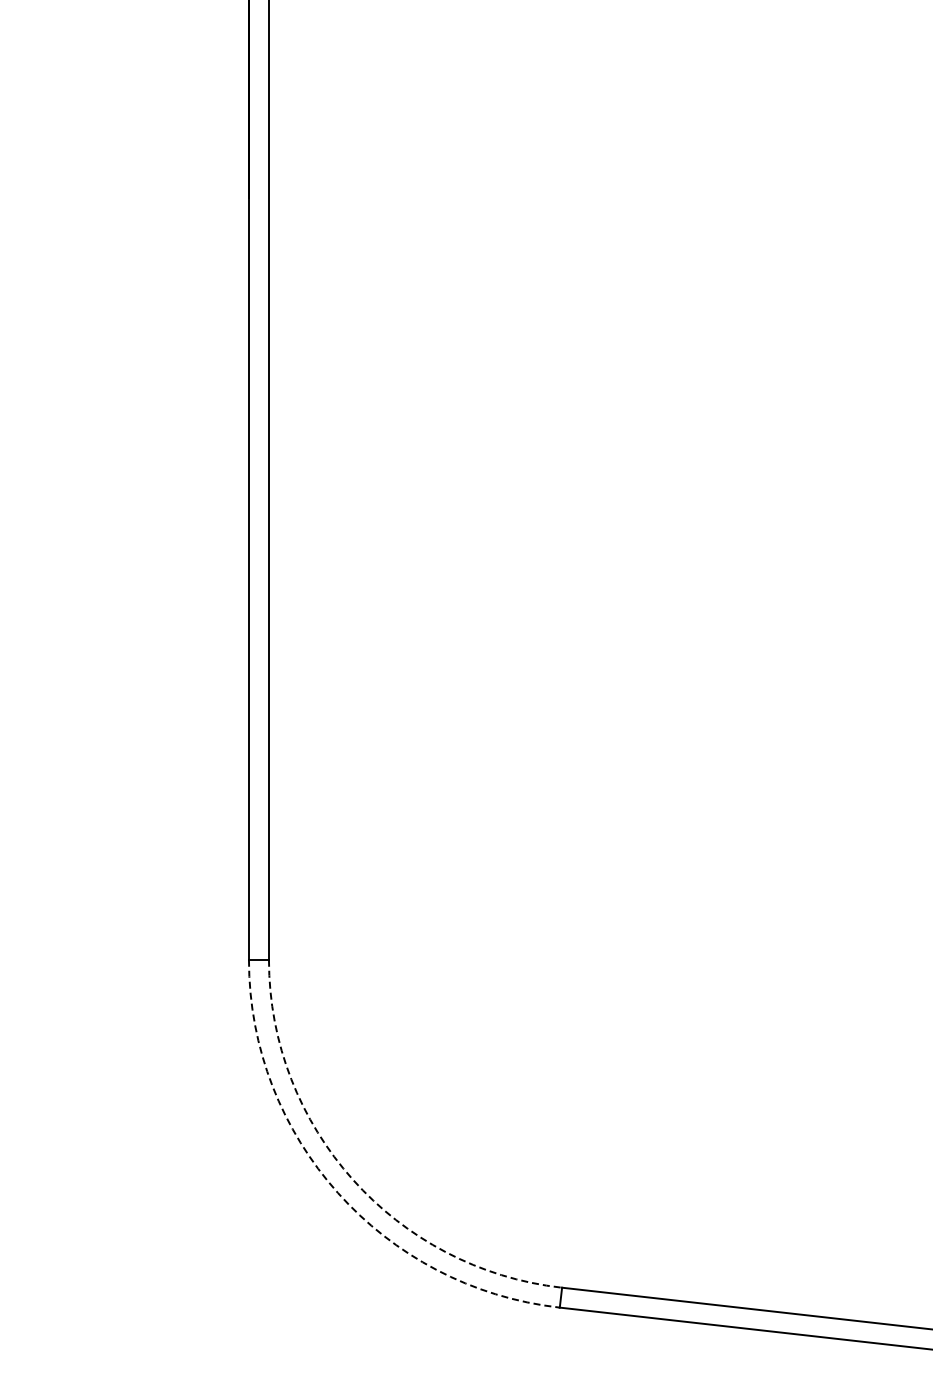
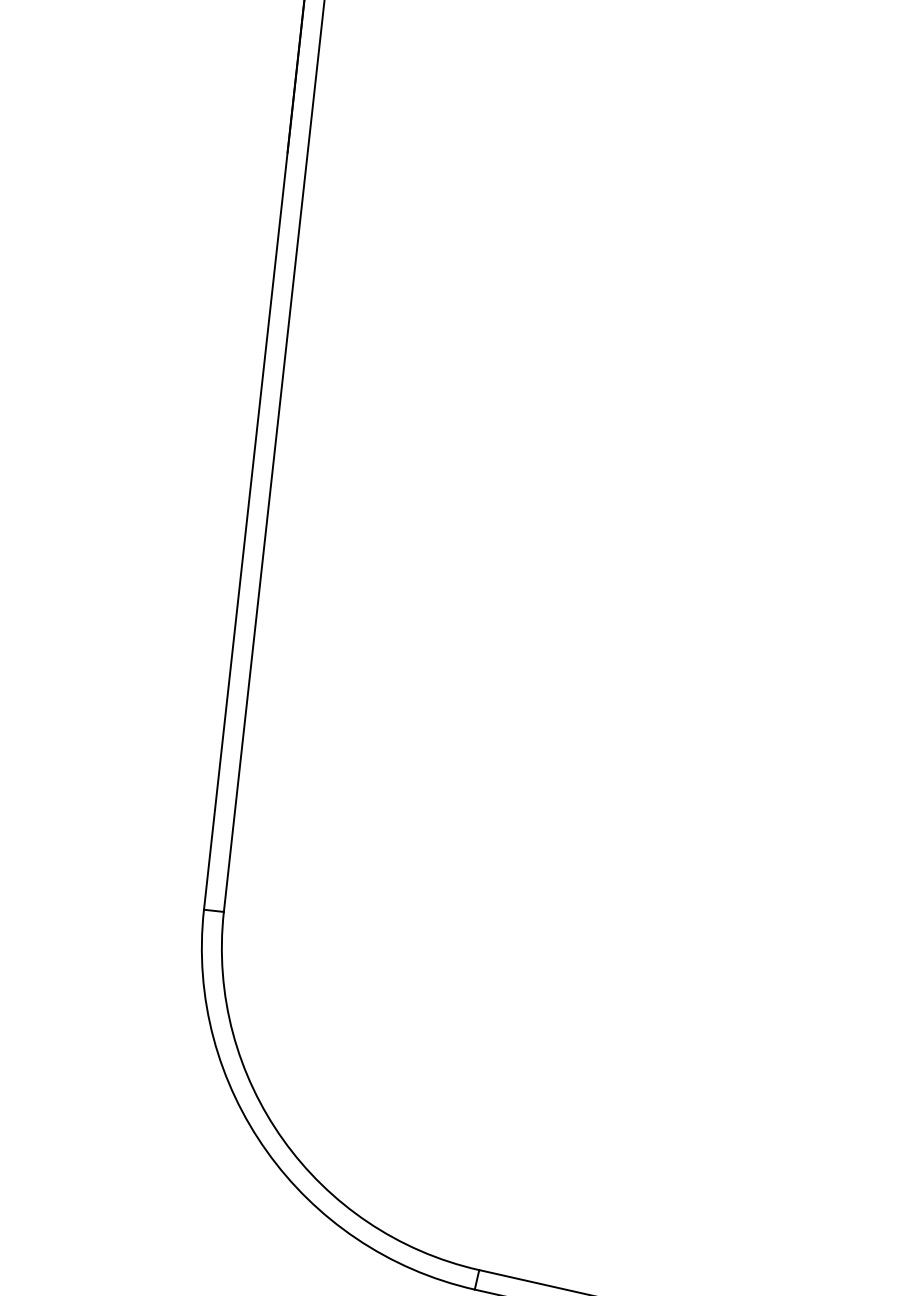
arc: (352, 1179) -> (282, 1139), dashed -> solid
arc: (337, 1193) -> (266, 1151), dashed -> solid

